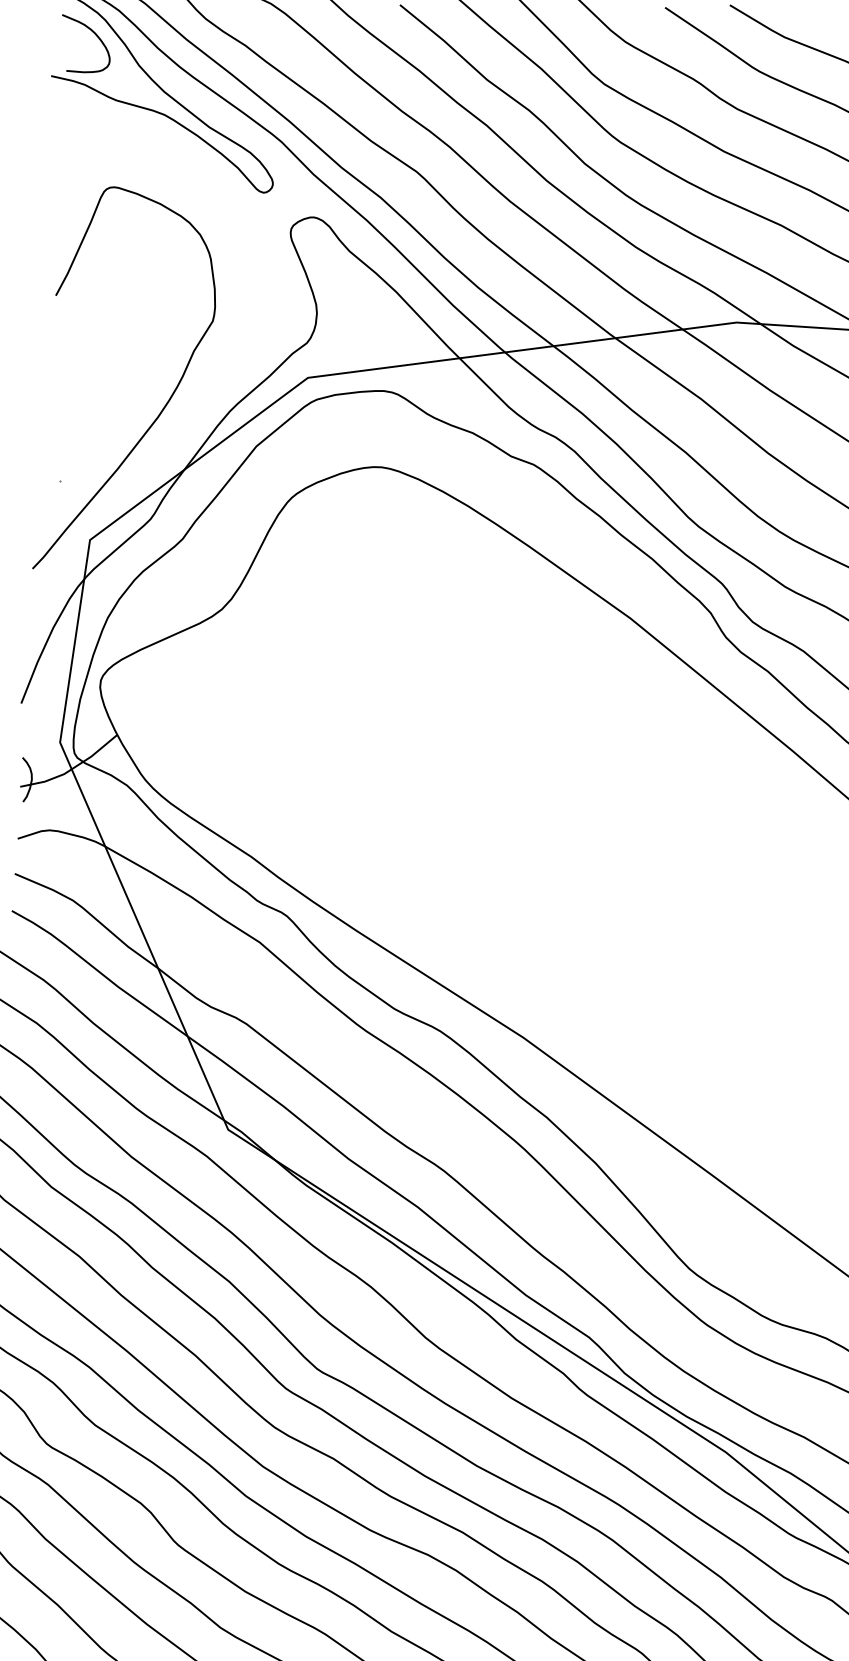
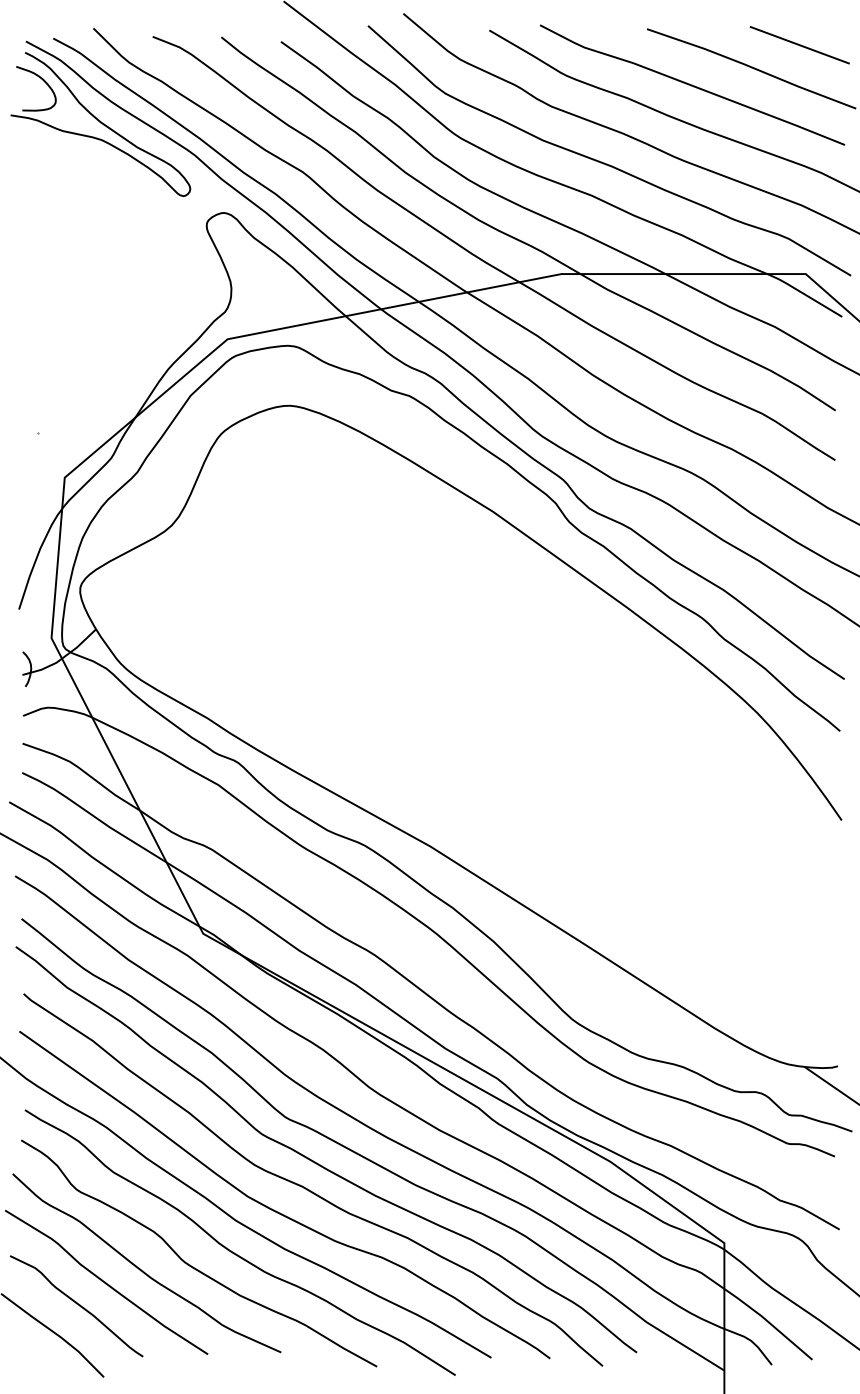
curve: (164, 404) -> (116, 367), removed

